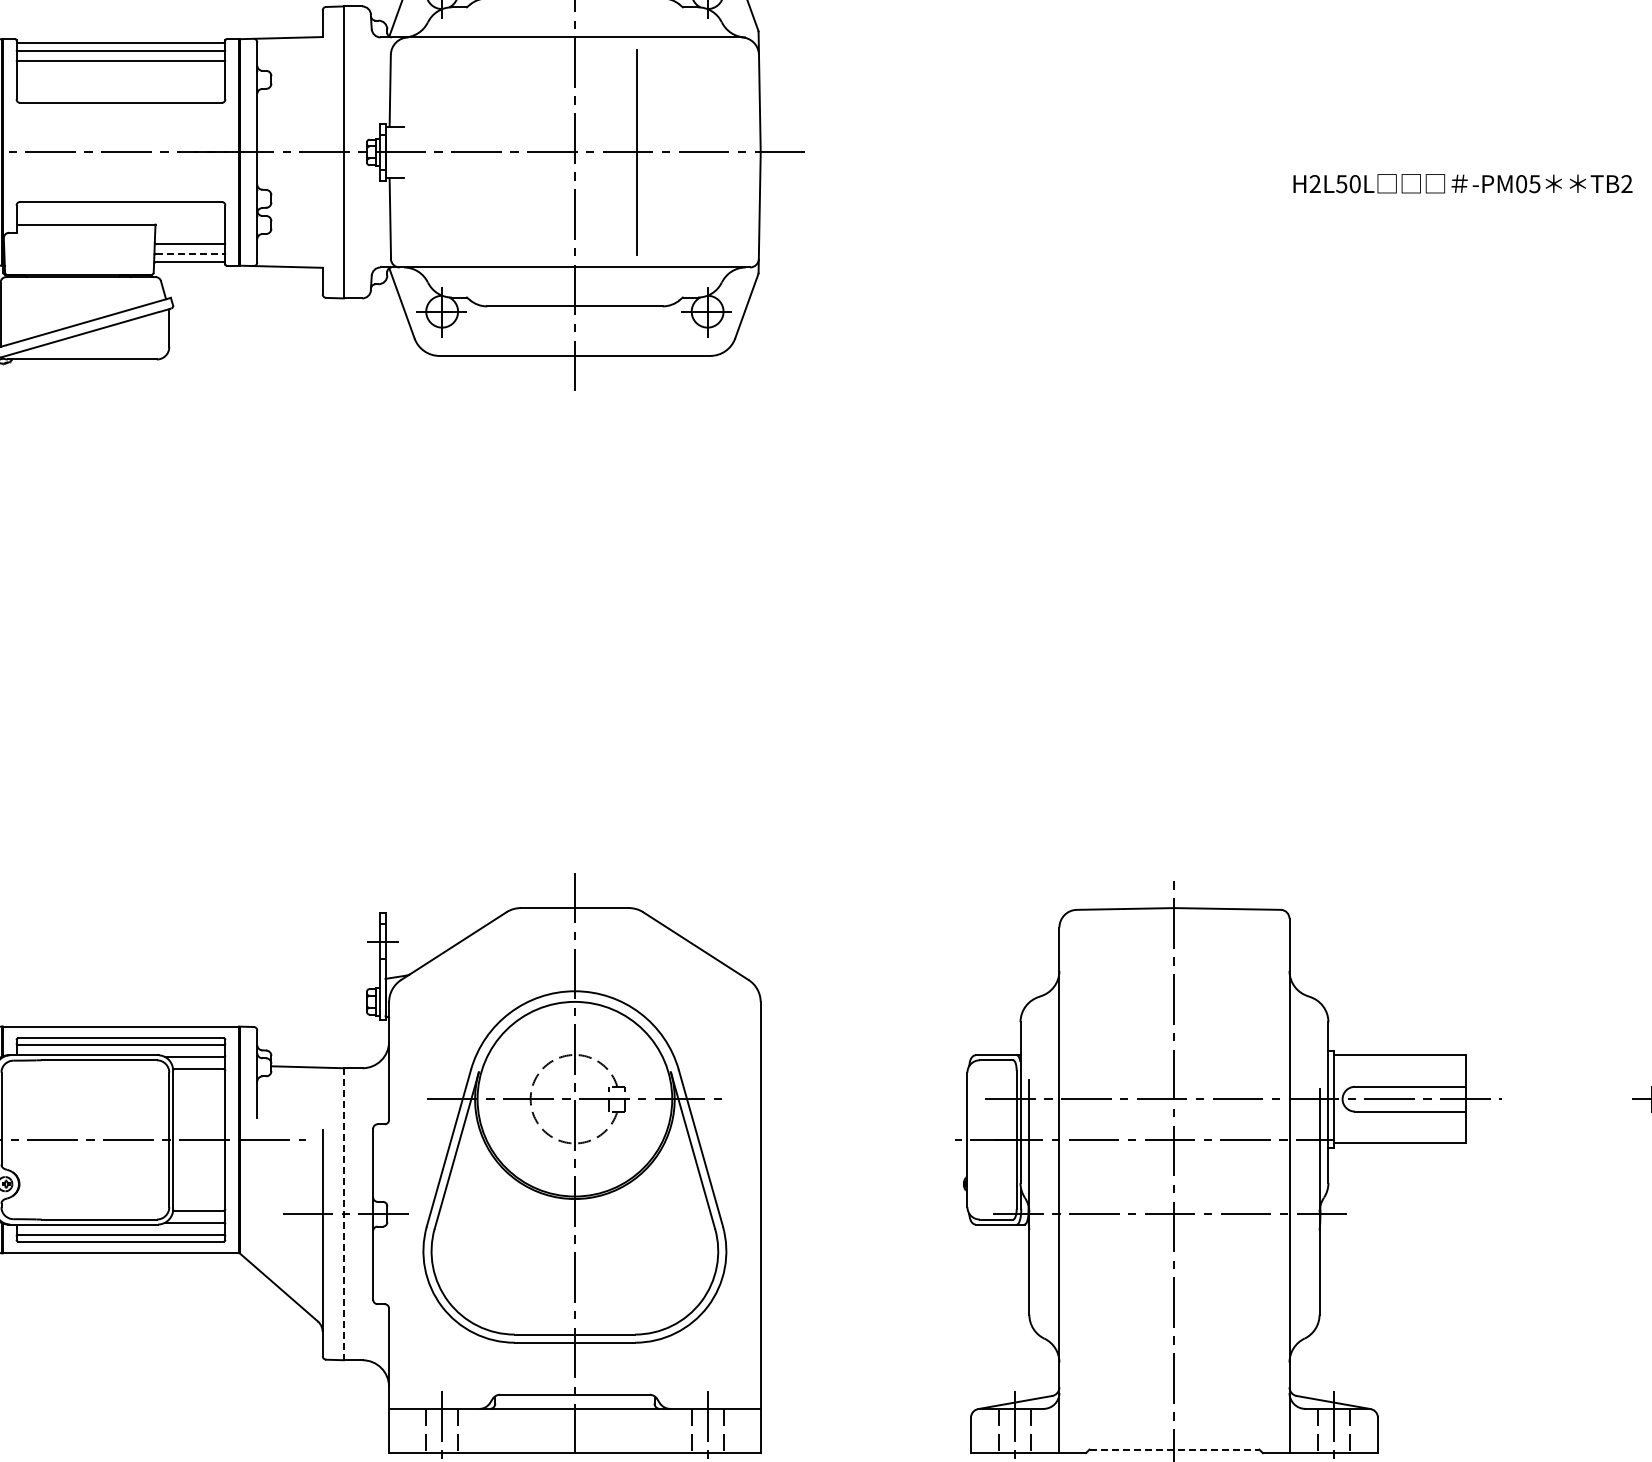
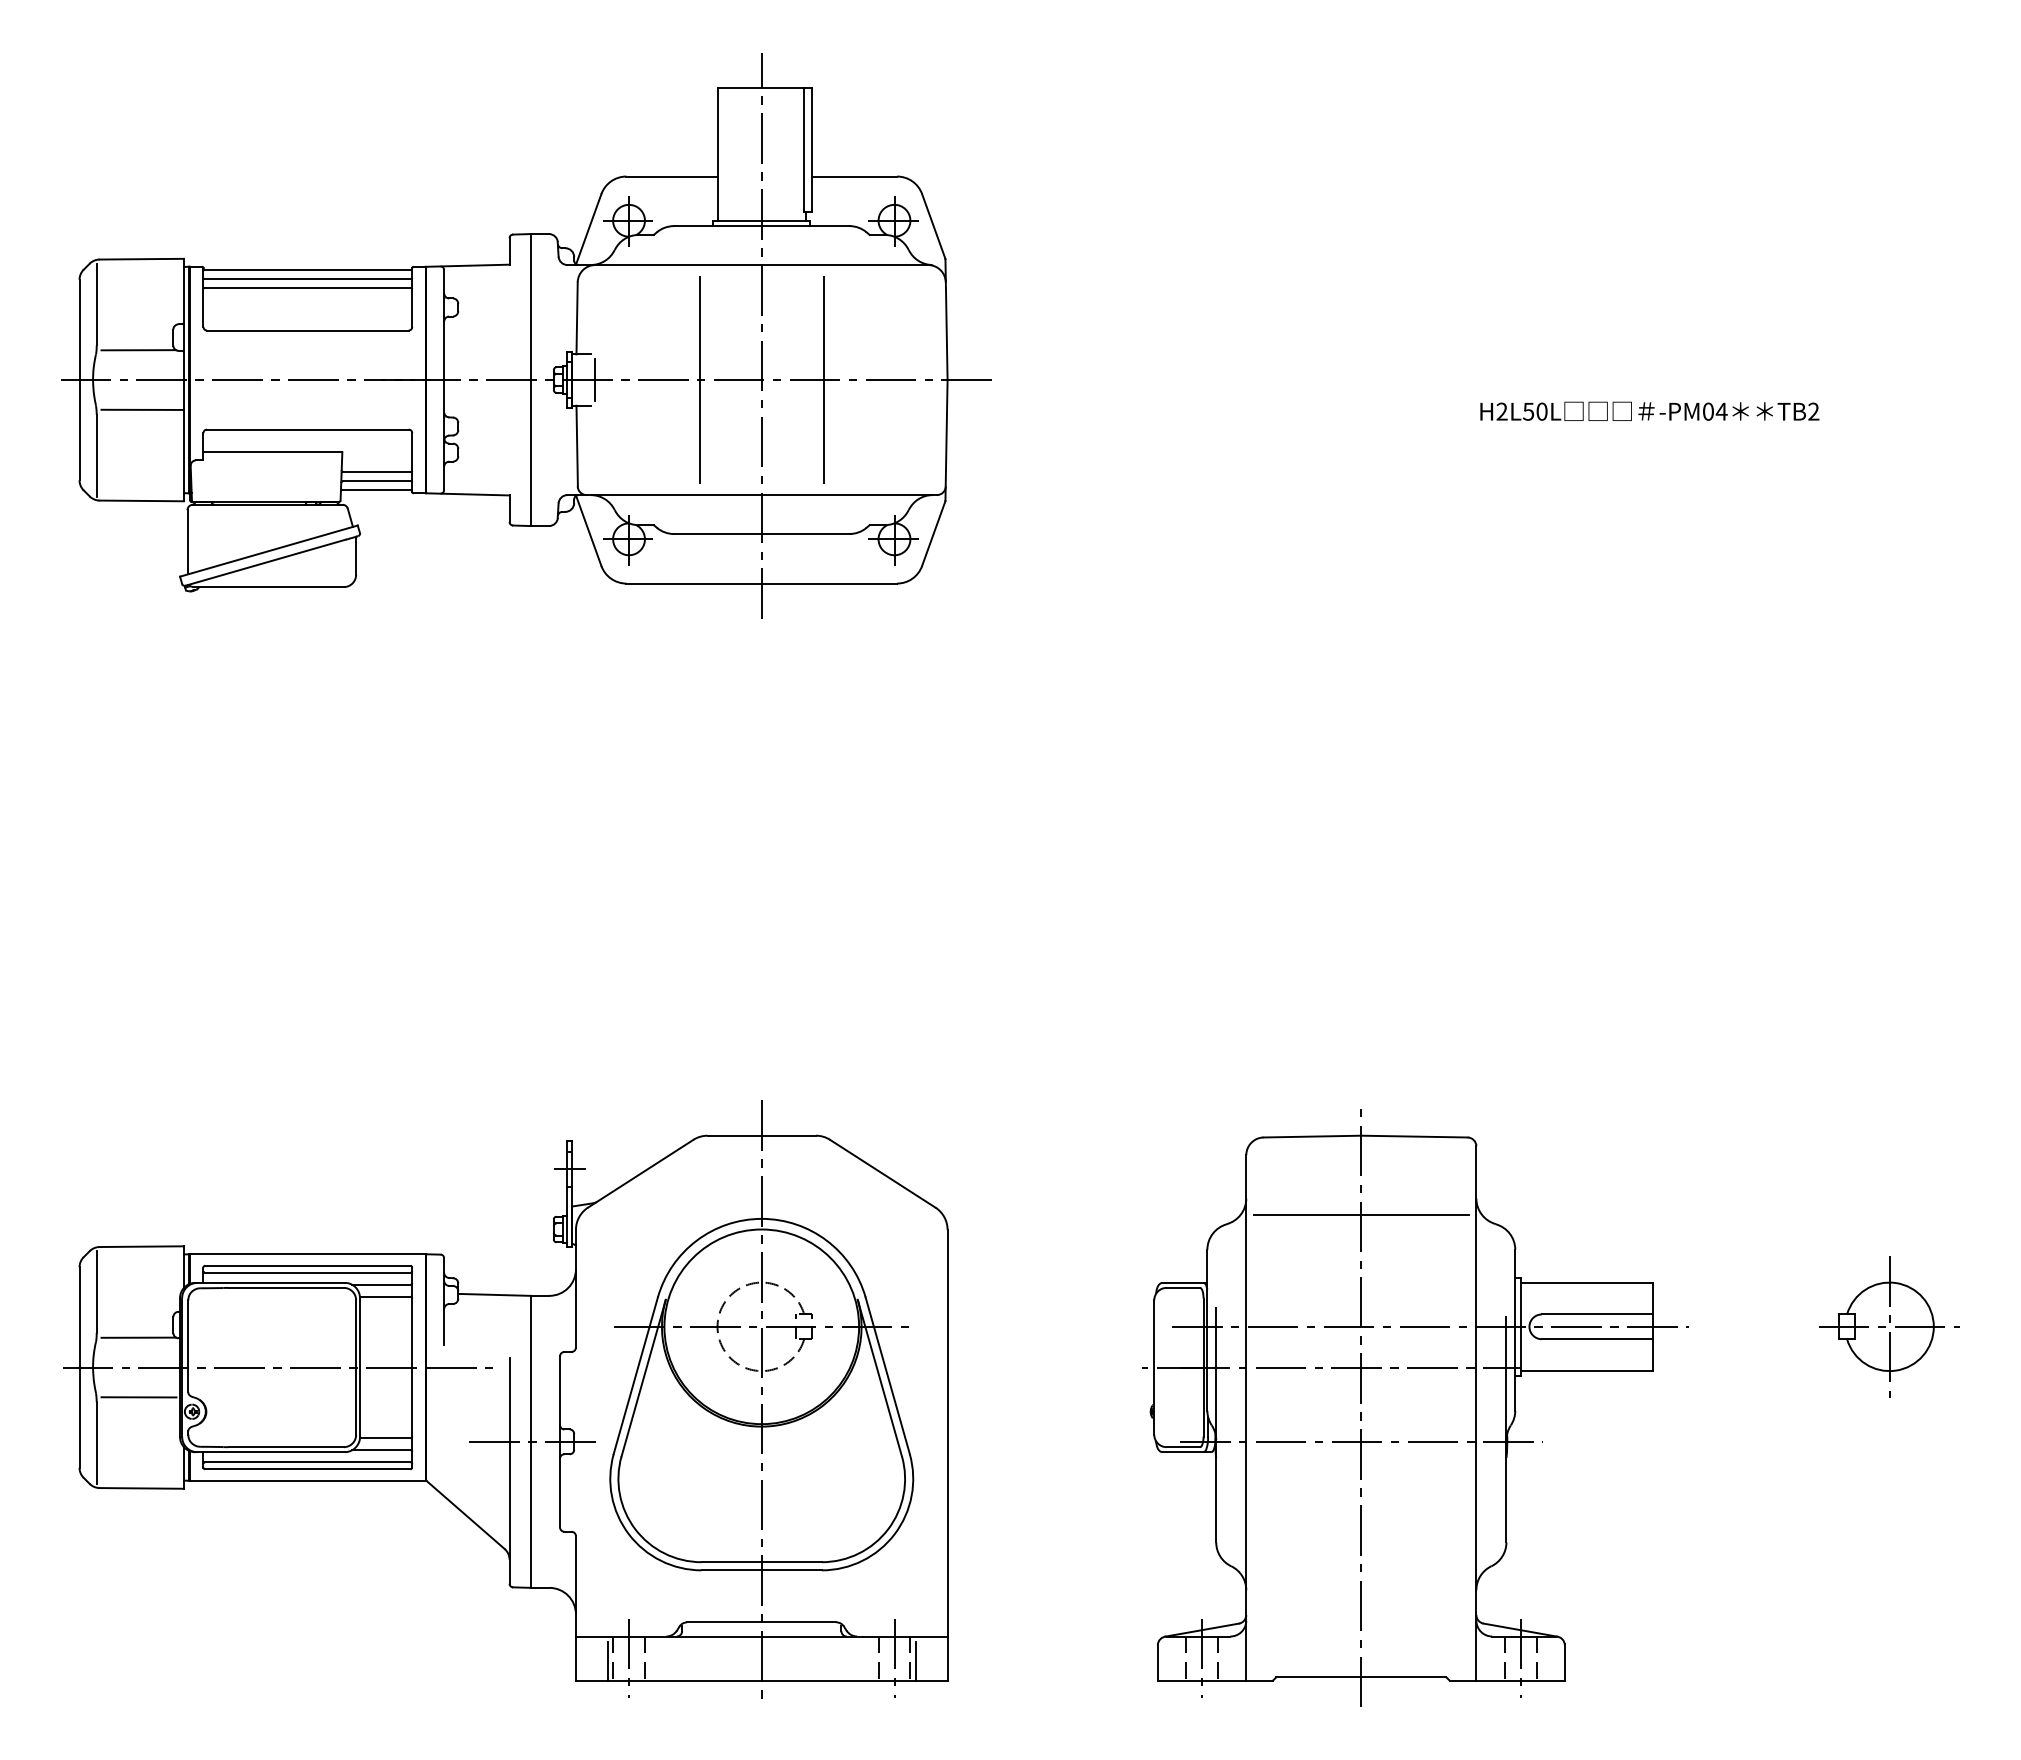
line: (408, 151) -> (595, 379), added
line: (512, 151) -> (699, 379), added
text: (1534, 183) -> (1721, 411), -PM05 -> -PM04
line: (190, 253) -> (377, 481), dashed -> solid
line: (1174, 987) -> (1361, 1215), added
line: (343, 1213) -> (530, 1441), dashed -> solid
line: (420, 1432) -> (607, 1660), added
line: (728, 1432) -> (915, 1660), added
line: (1174, 1449) -> (1361, 1677), dashed -> solid

